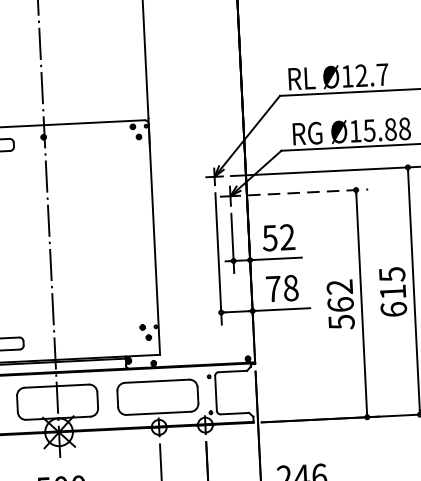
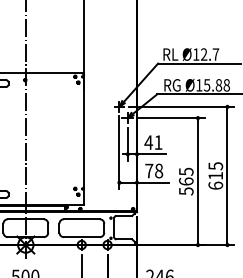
line: (308, 193) -> (171, 118), dashed -> solid
text: (278, 237) -> (153, 142), 52 -> 41
text: (340, 286) -> (186, 171), 562 -> 565

